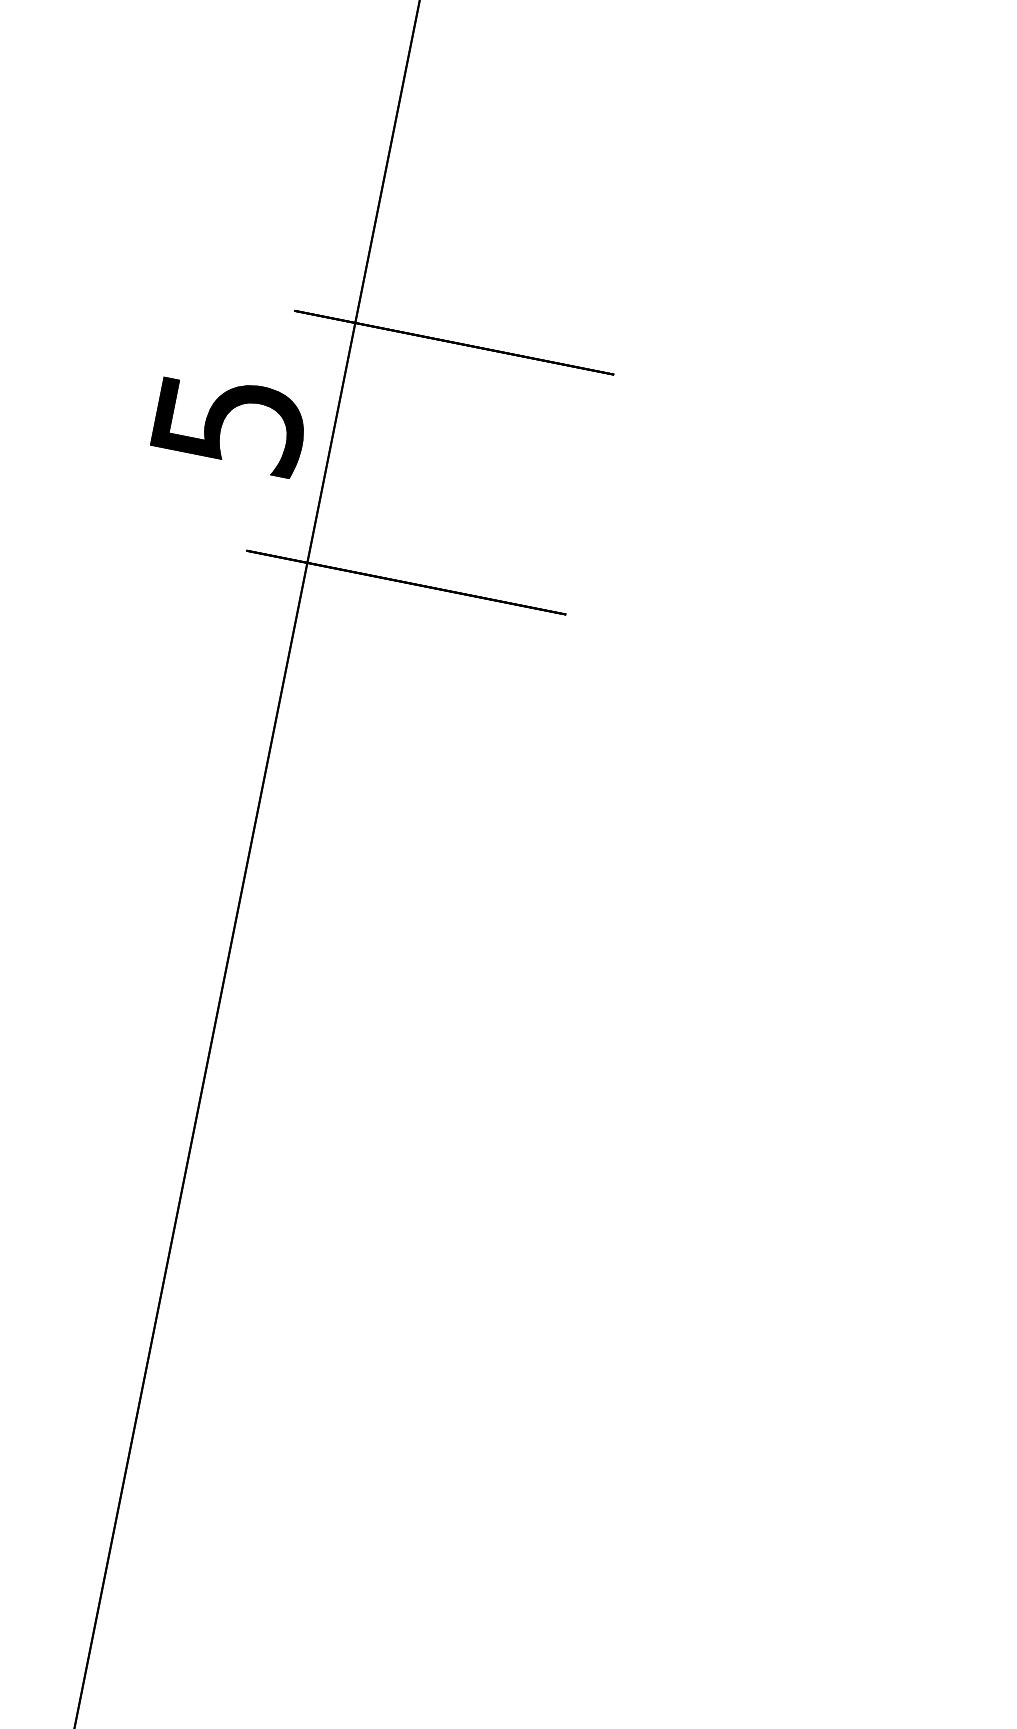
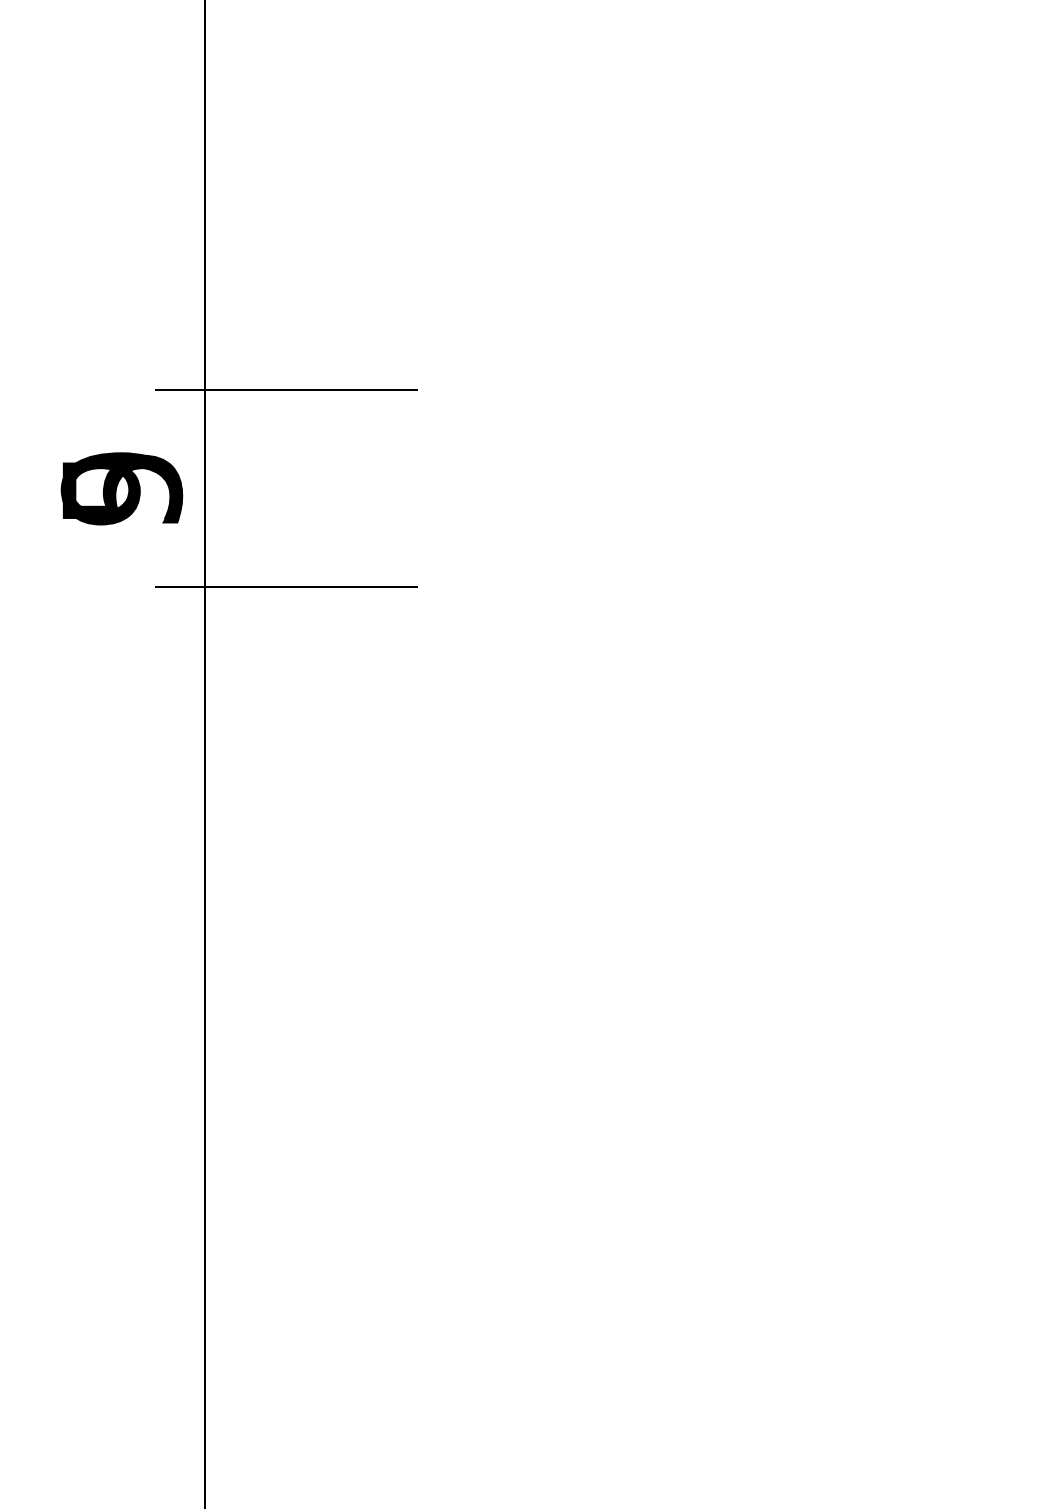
text: (228, 422) -> (121, 488), 5 -> 9

